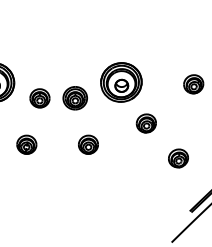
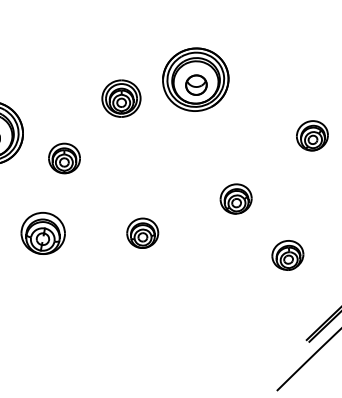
part: (121, 82) -> (195, 79), moved
part: (74, 98) -> (120, 99), moved
part: (26, 144) -> (42, 232), size x1.4

